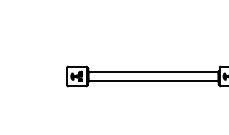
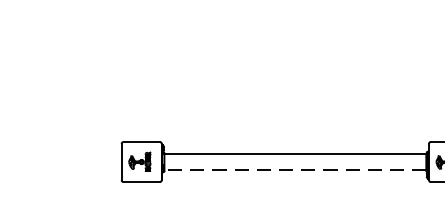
line: (153, 80) -> (295, 170), solid -> dashed

